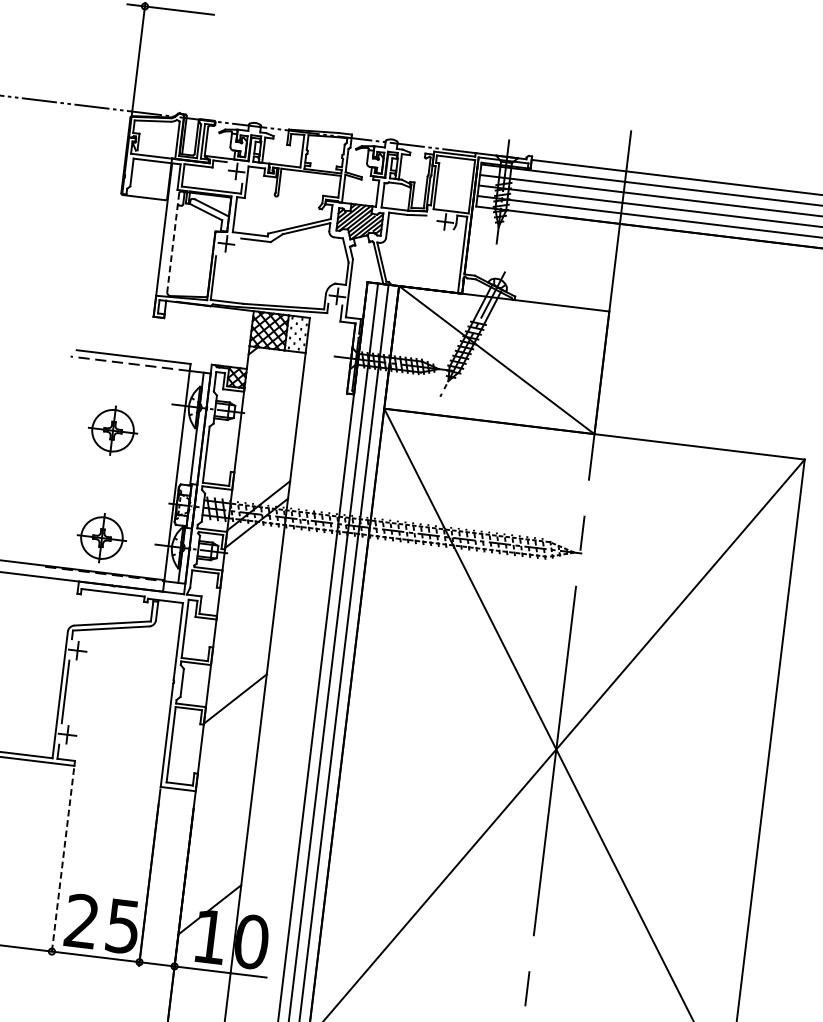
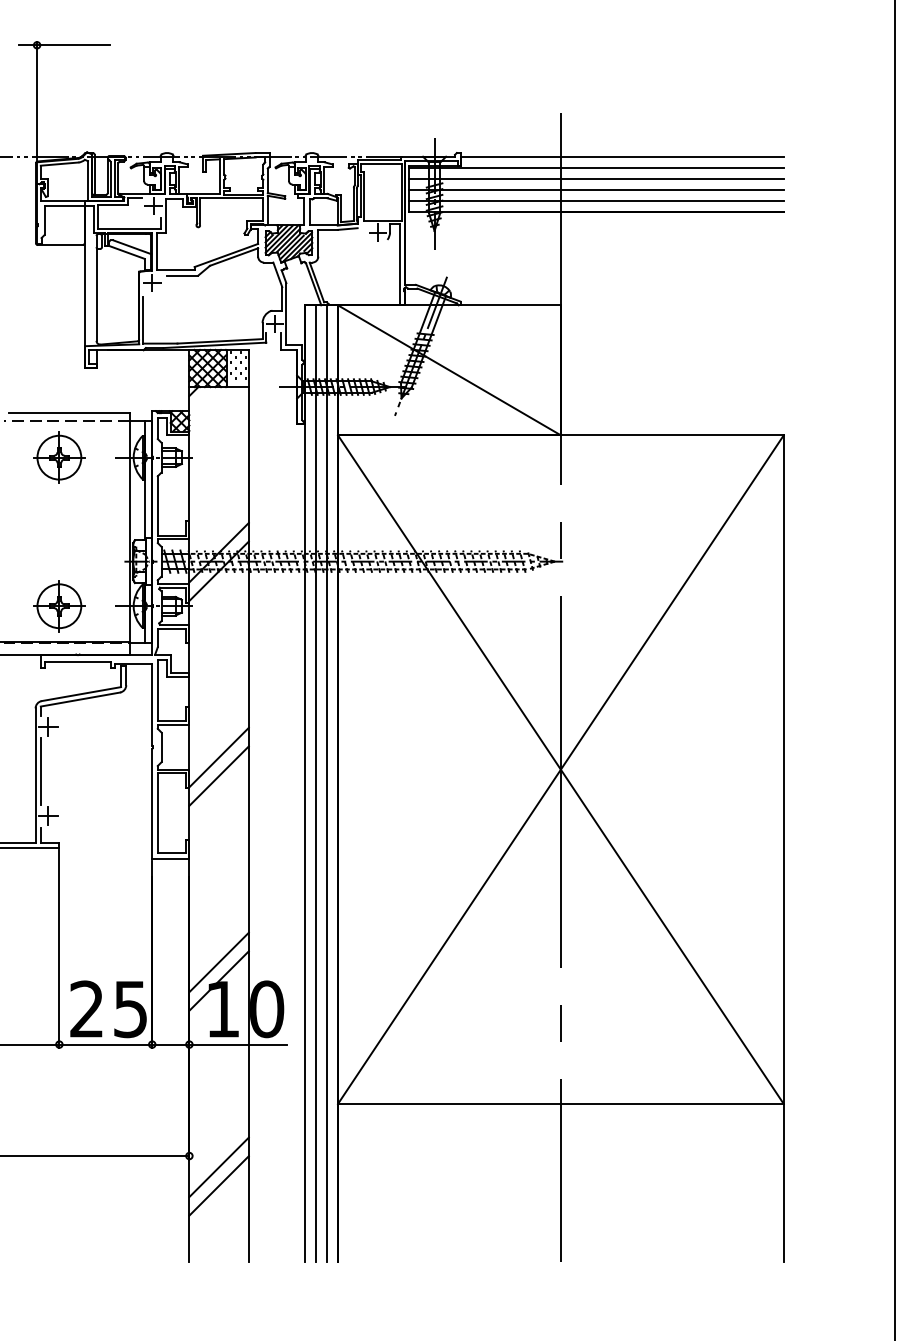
line: (173, 242) -> (96, 288), dashed -> solid
part: (113, 430) -> (59, 457), moved
line: (232, 715) -> (218, 775), added
line: (62, 861) -> (59, 949), dashed -> solid
line: (211, 892) -> (218, 962), added

